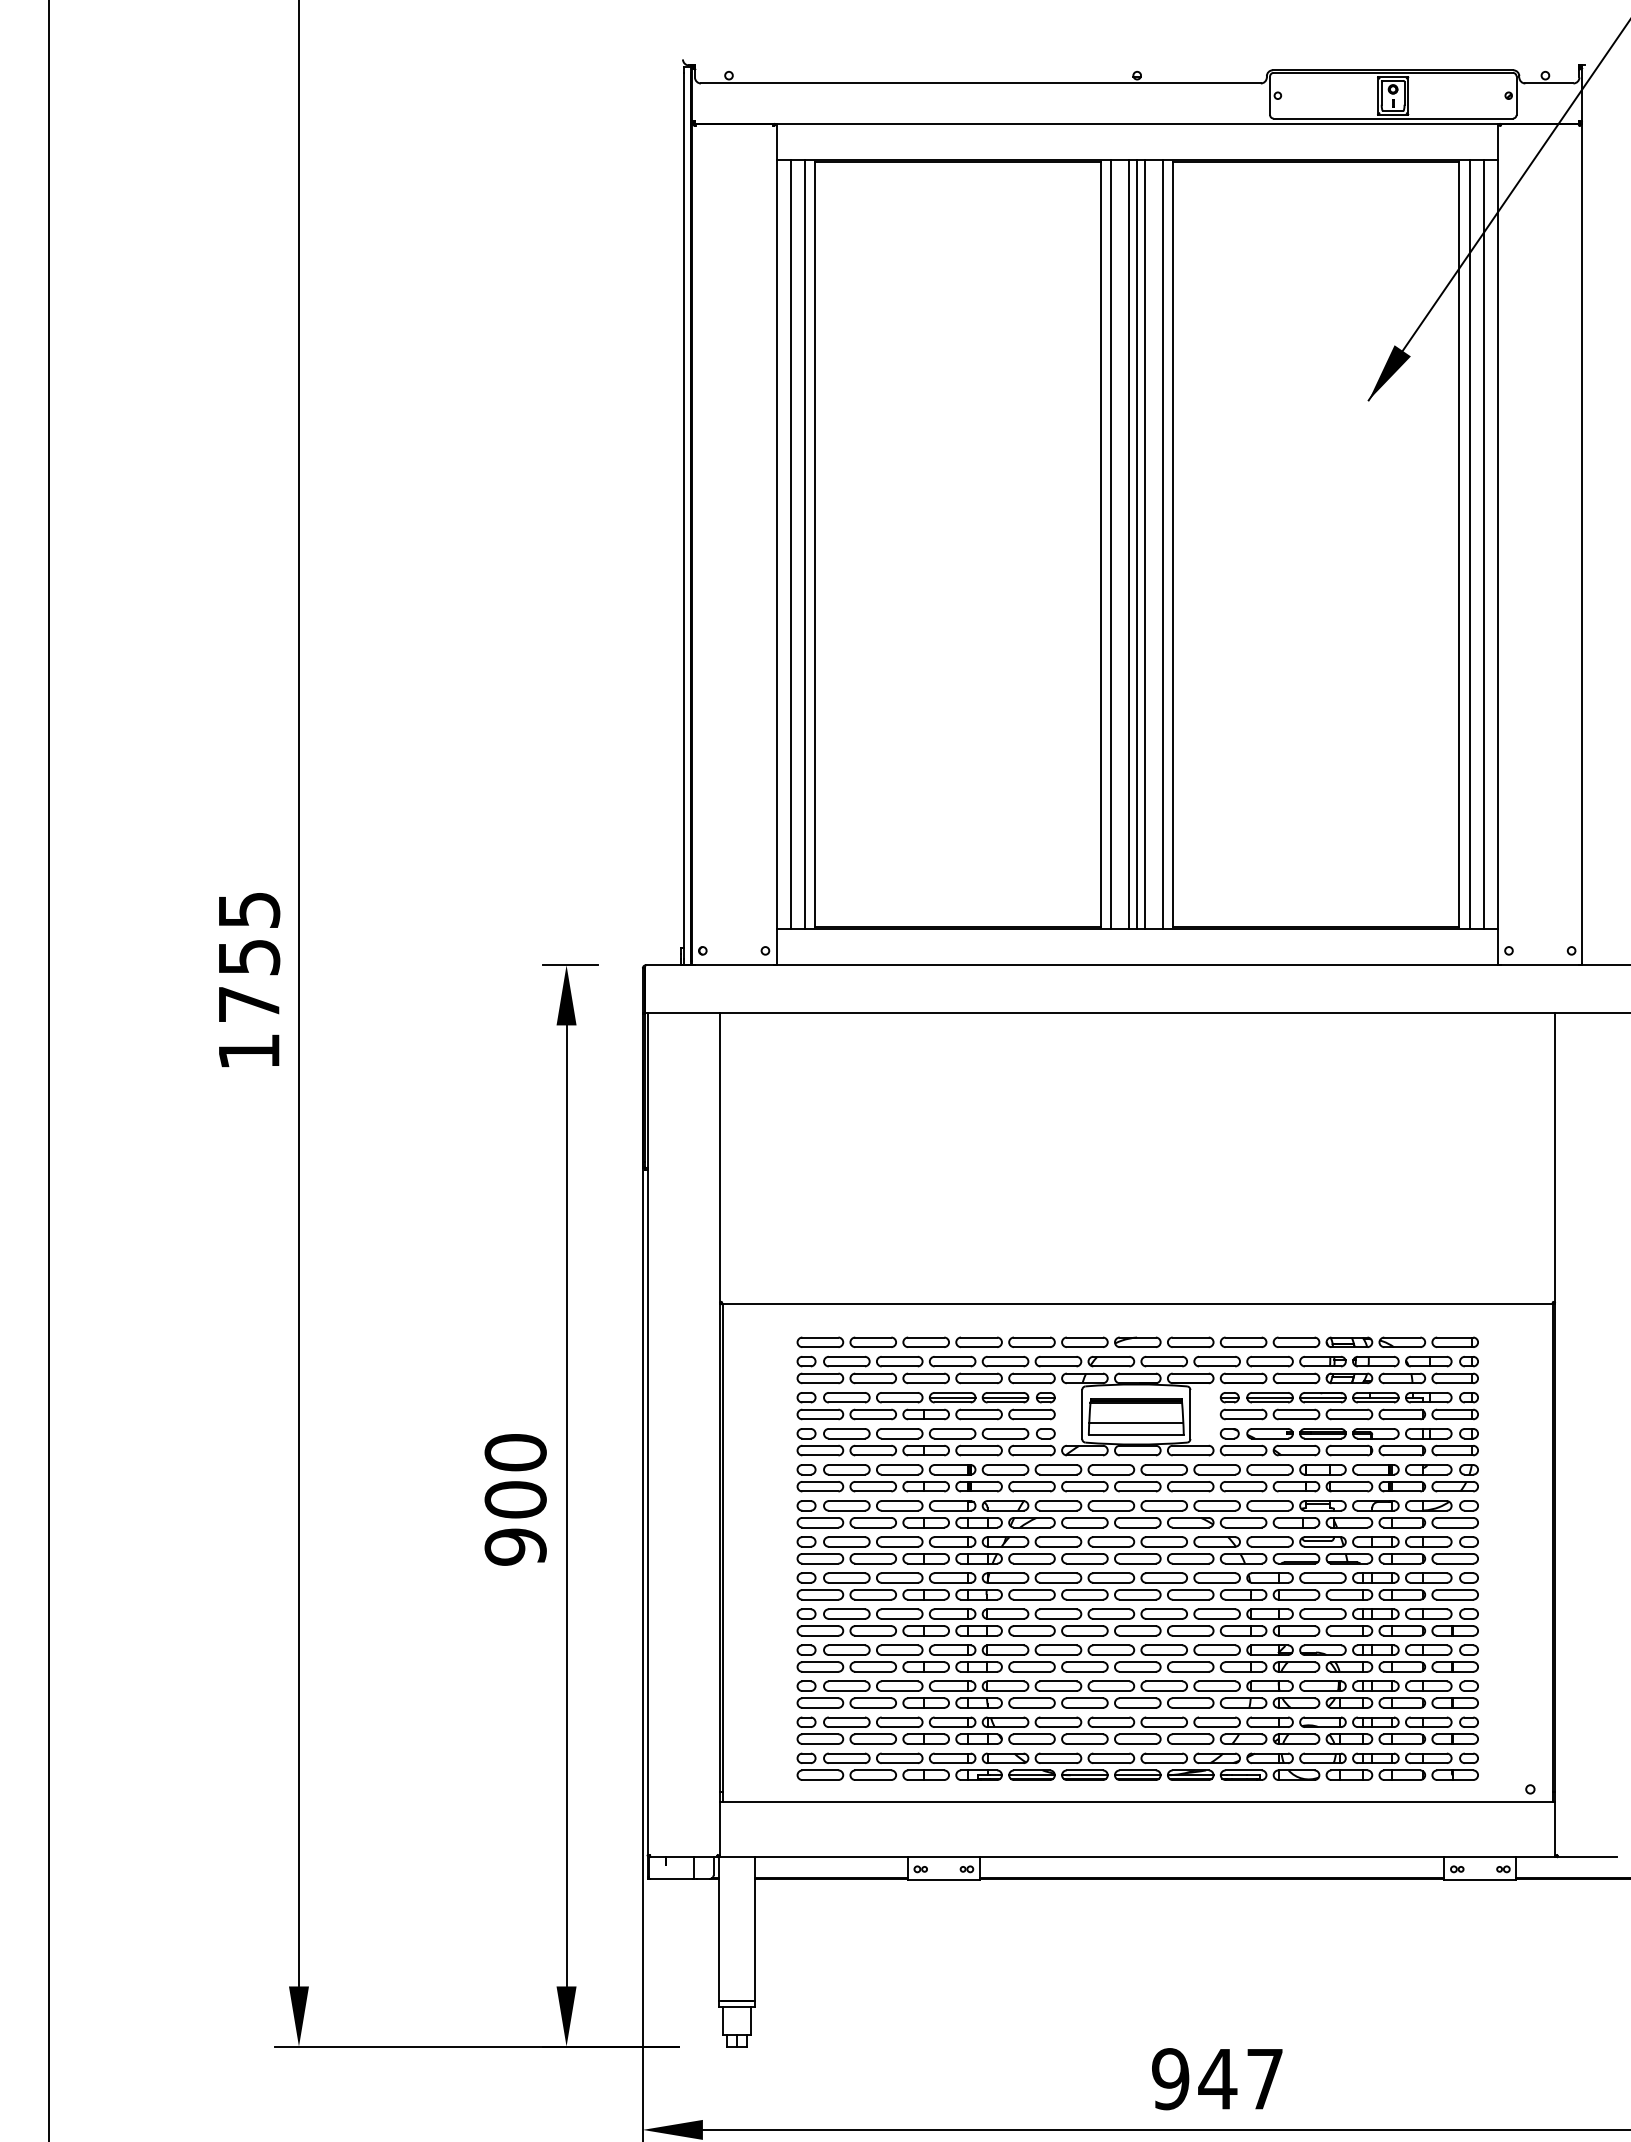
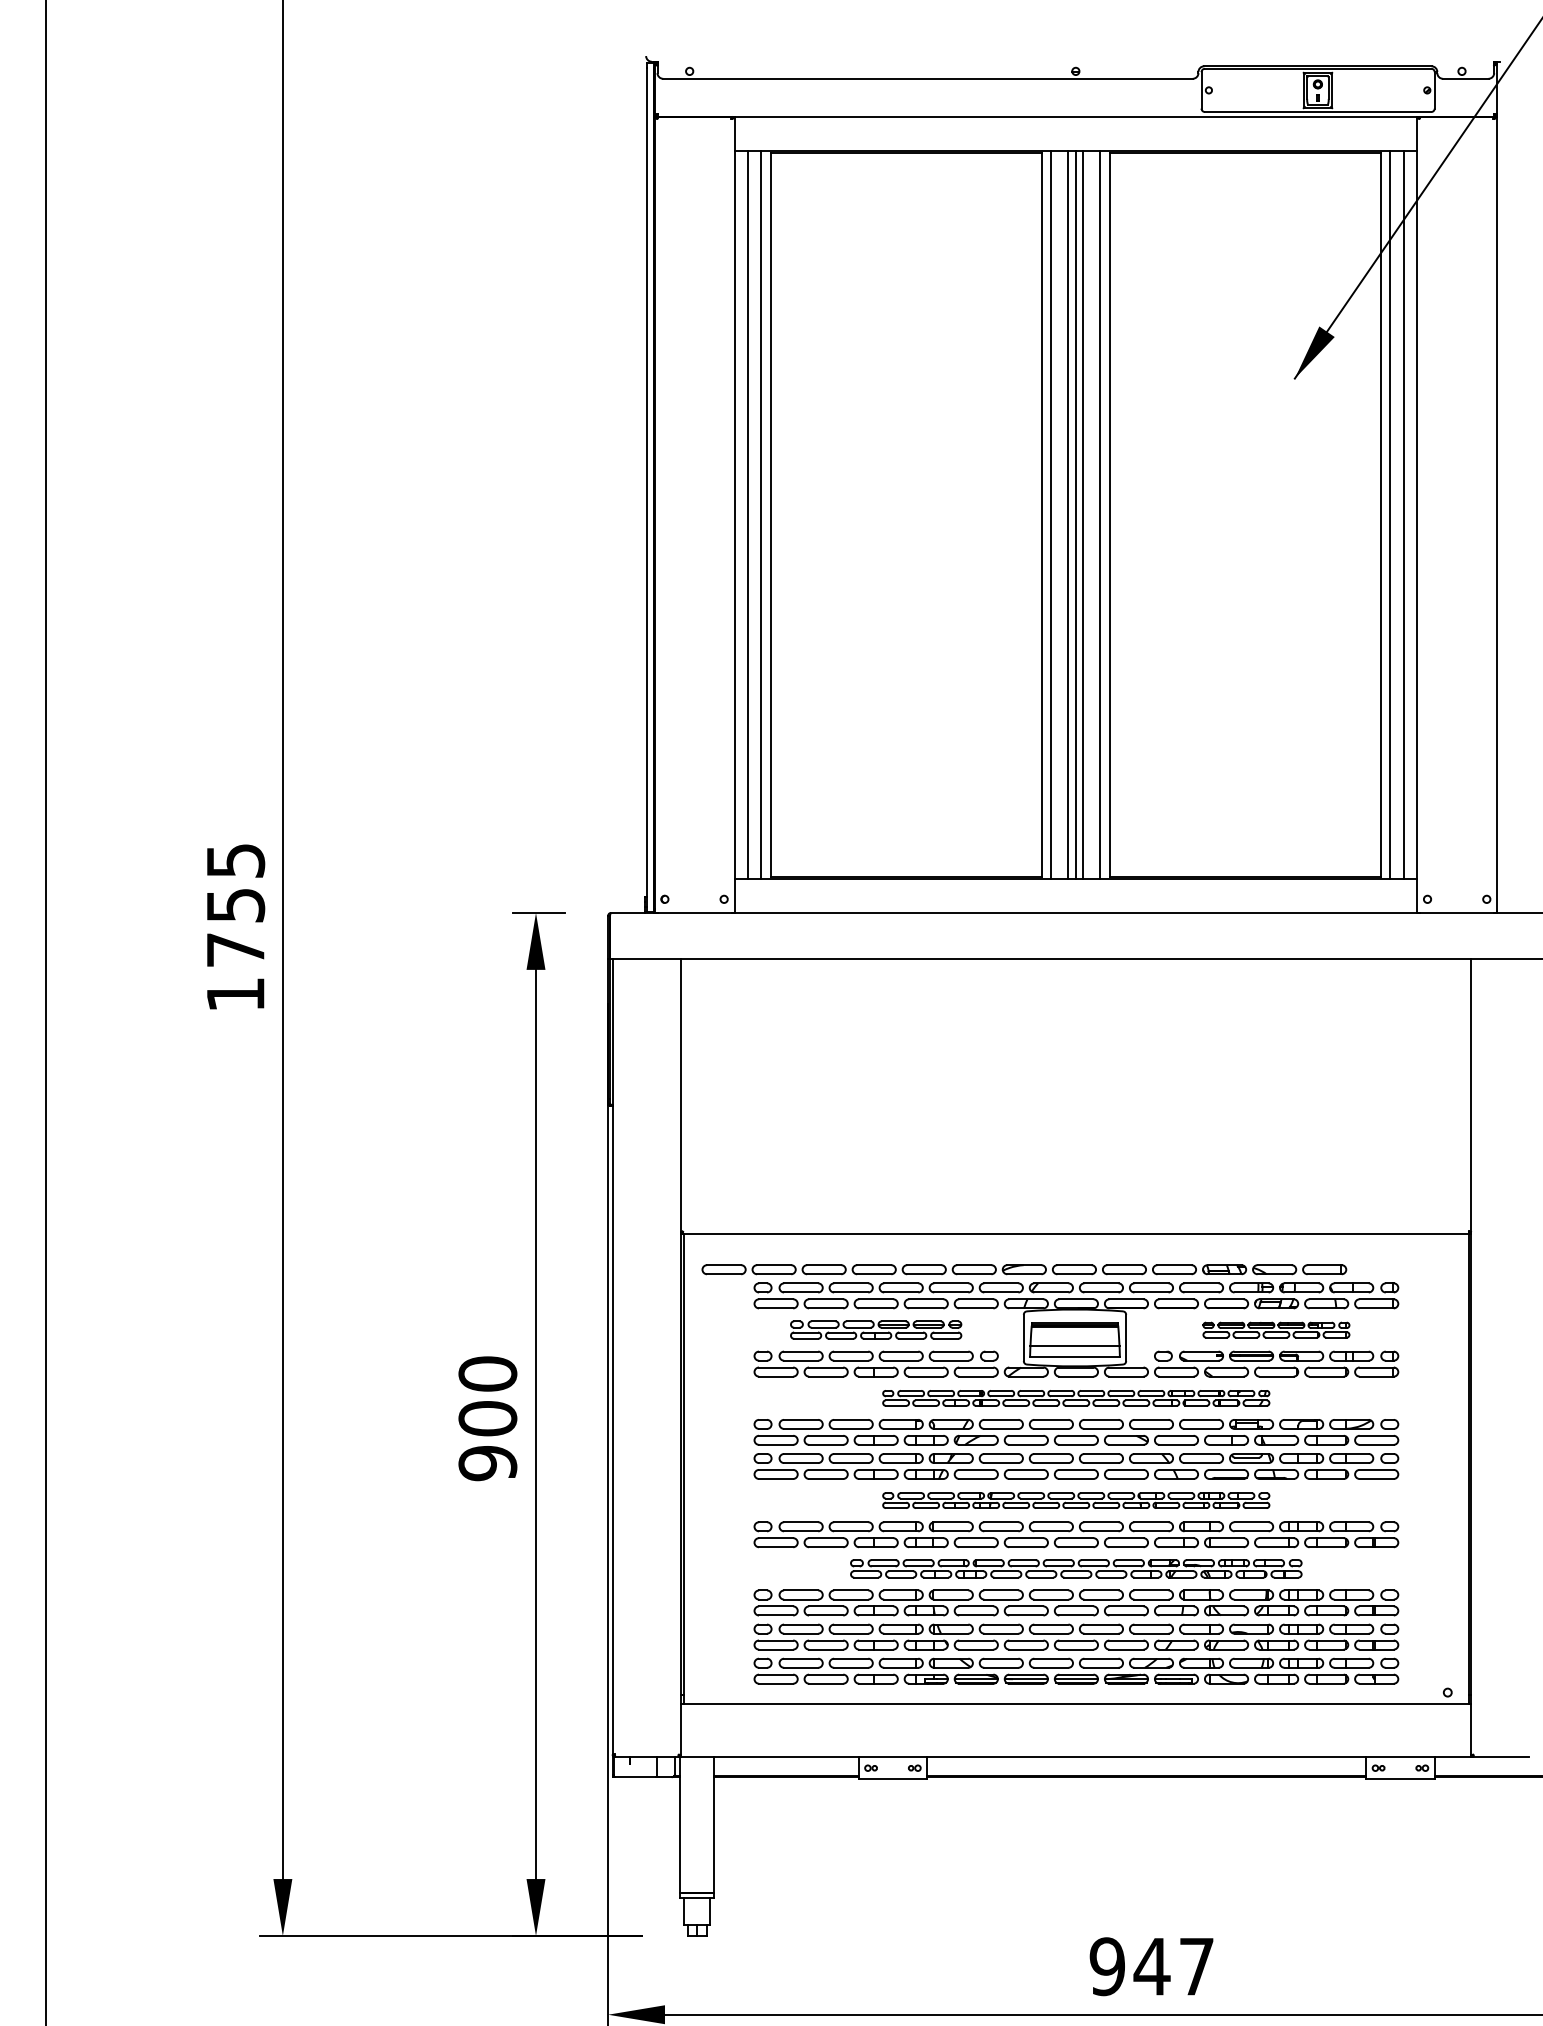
part: (1137, 1341) -> (1024, 1268), moved
part: (925, 1406) -> (875, 1330), size x0.7
part: (1348, 1406) -> (1275, 1330), size x0.6
part: (1137, 1478) -> (1076, 1398), size x0.6
part: (1137, 1586) -> (1076, 1500), size x0.6
part: (1137, 1658) -> (1076, 1568), size x0.7

